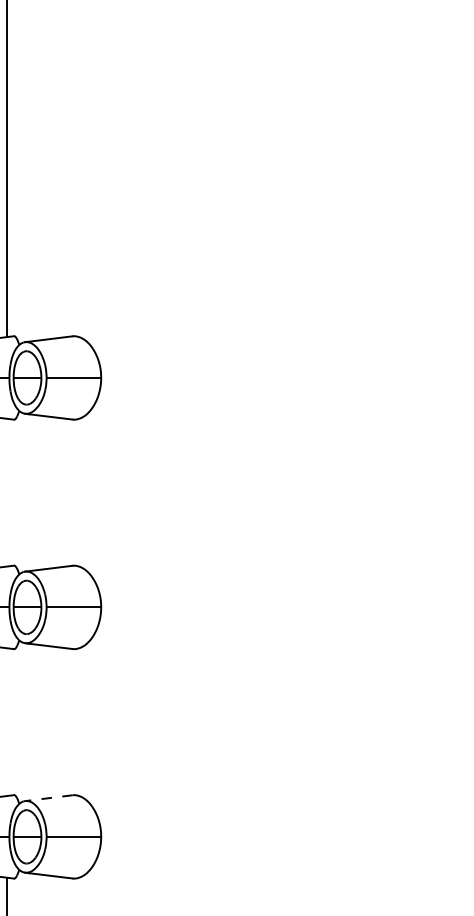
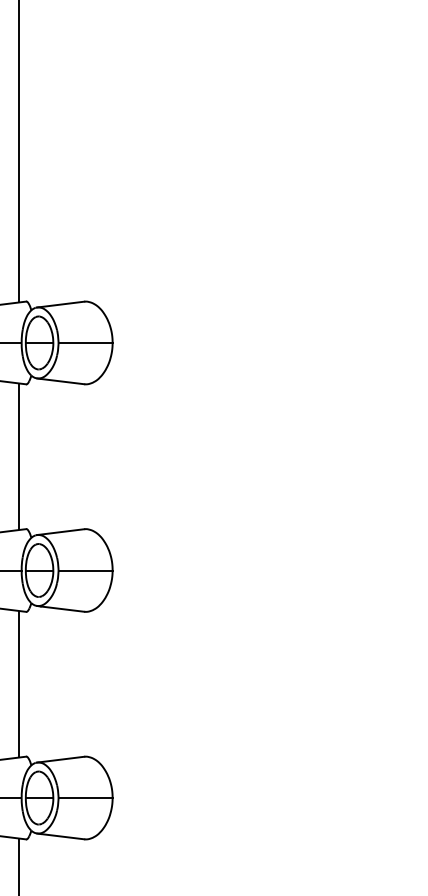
line: (7, 492) -> (19, 456), added
line: (7, 722) -> (19, 684), added
line: (48, 798) -> (60, 759), dashed -> solid

